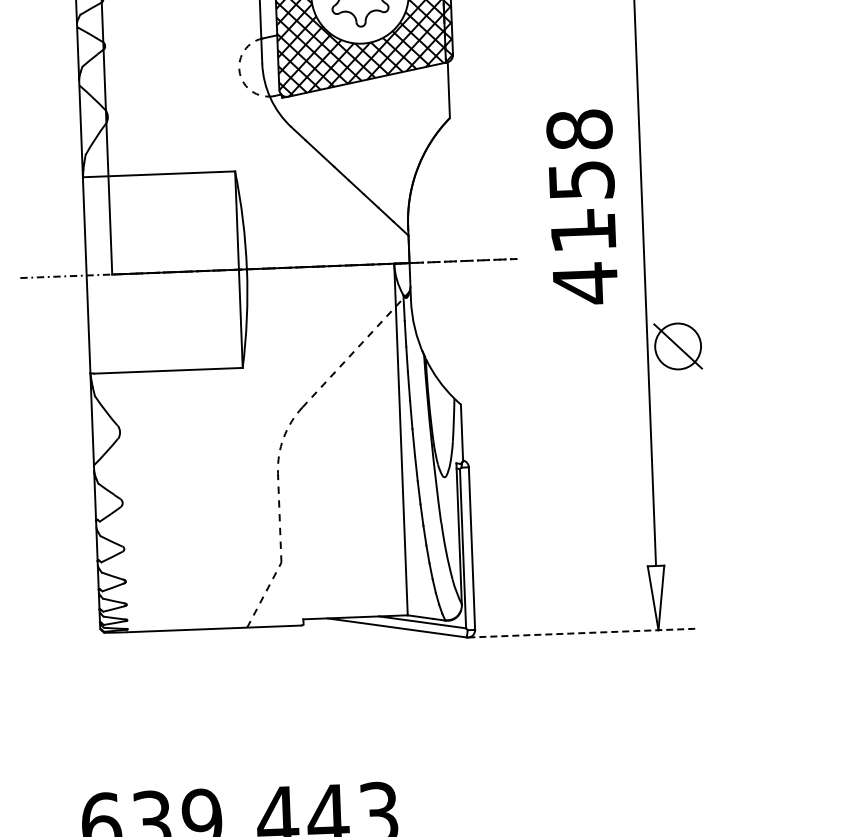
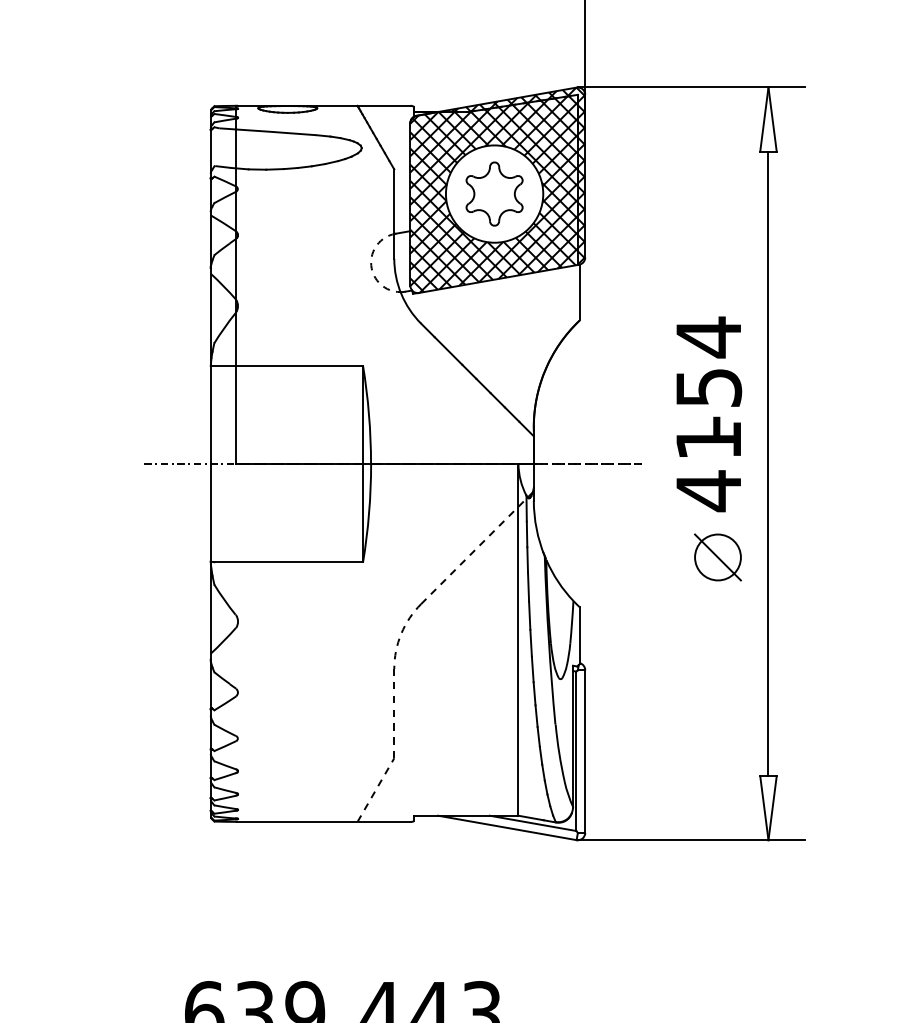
text: (579, 130) -> (708, 337), -58 -> -54
part: (677, 346) -> (717, 557), moved
line: (581, 633) -> (691, 840), dashed -> solid

